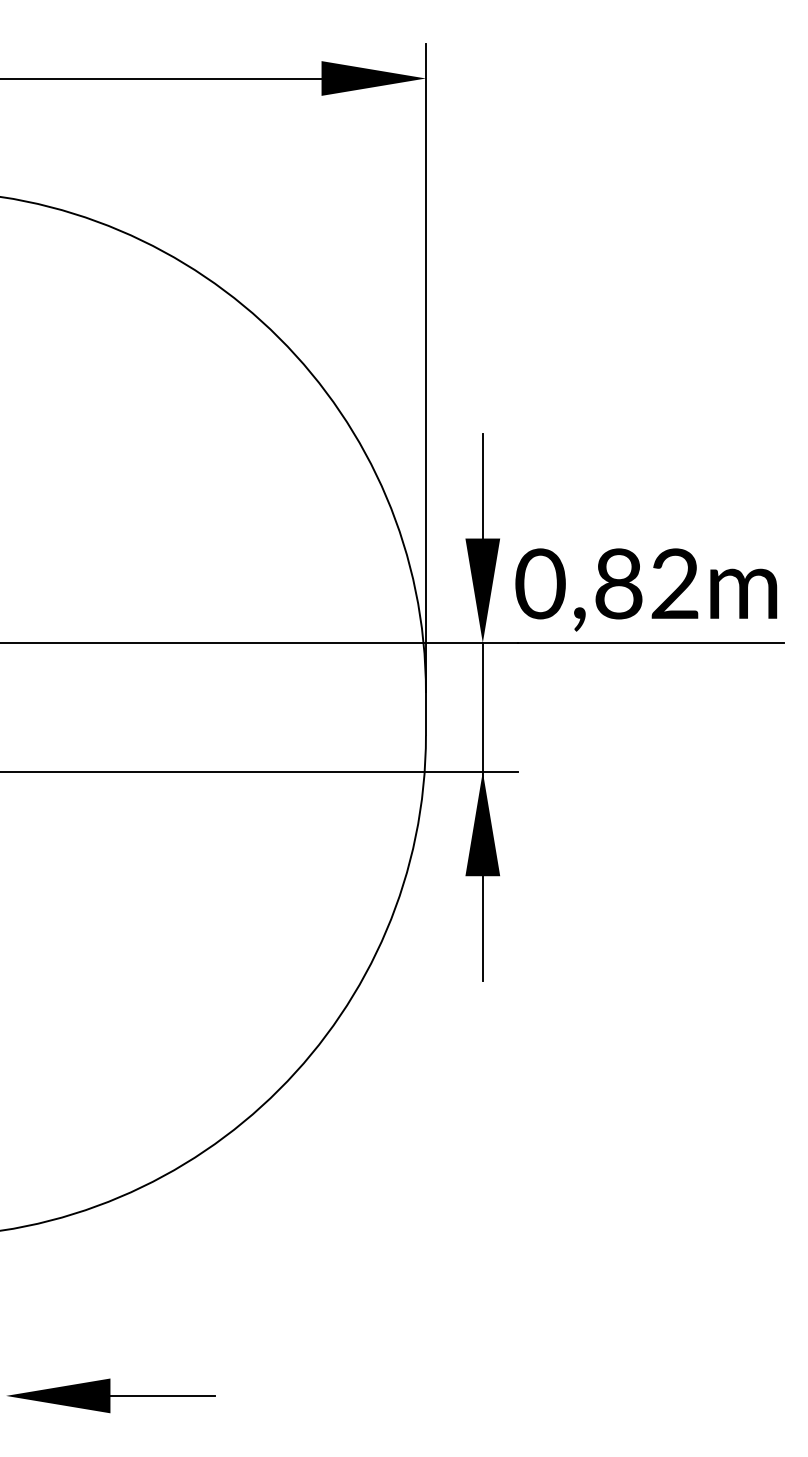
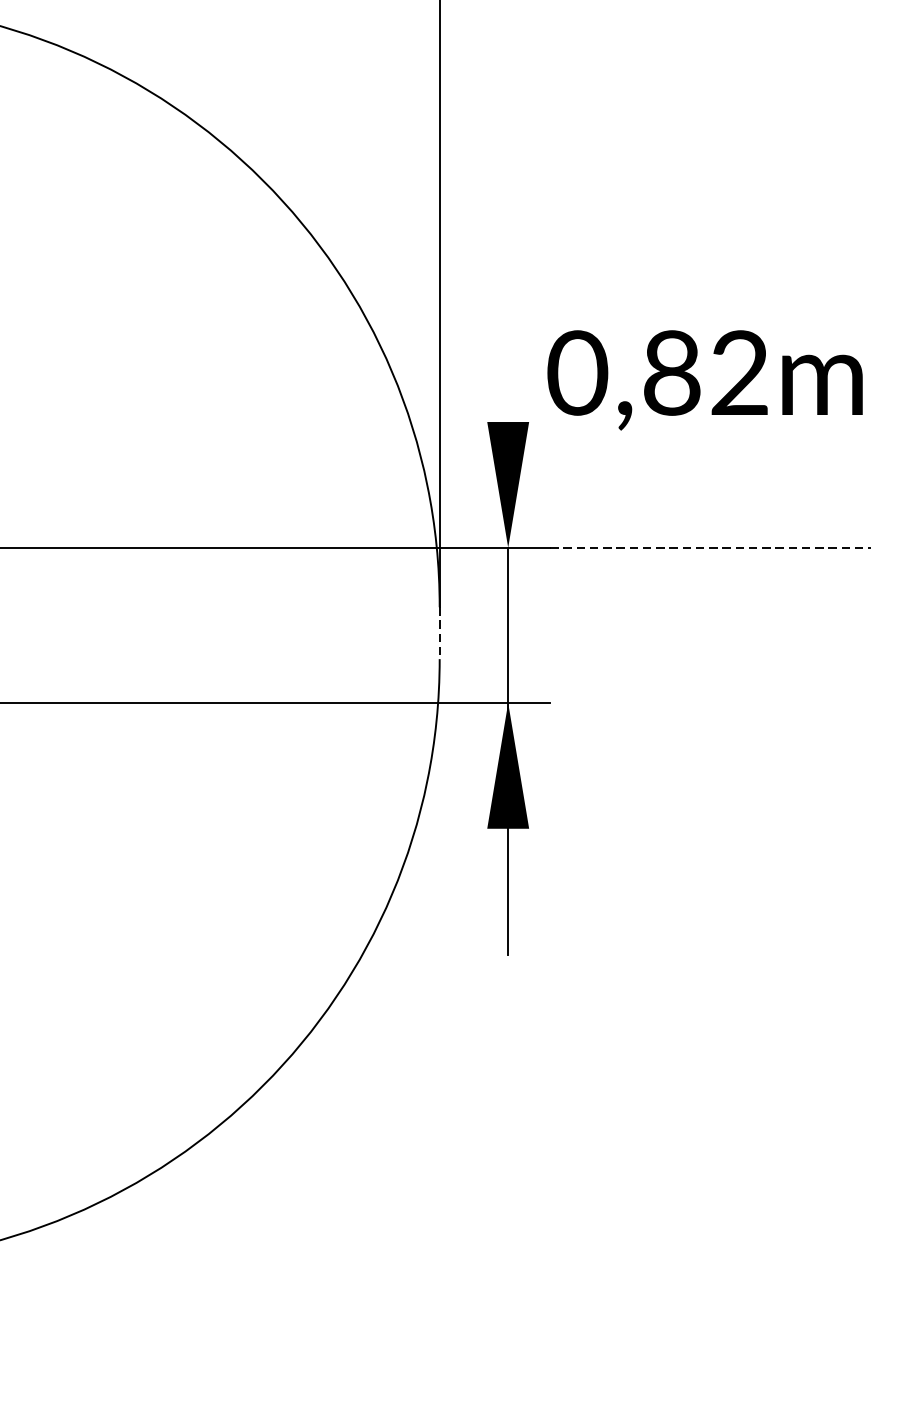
line: (482, 486) -> (507, 359), removed
text: (646, 589) -> (705, 379), moved
line: (651, 642) -> (711, 547), solid -> dashed
line: (425, 713) -> (439, 632), solid -> dashed

